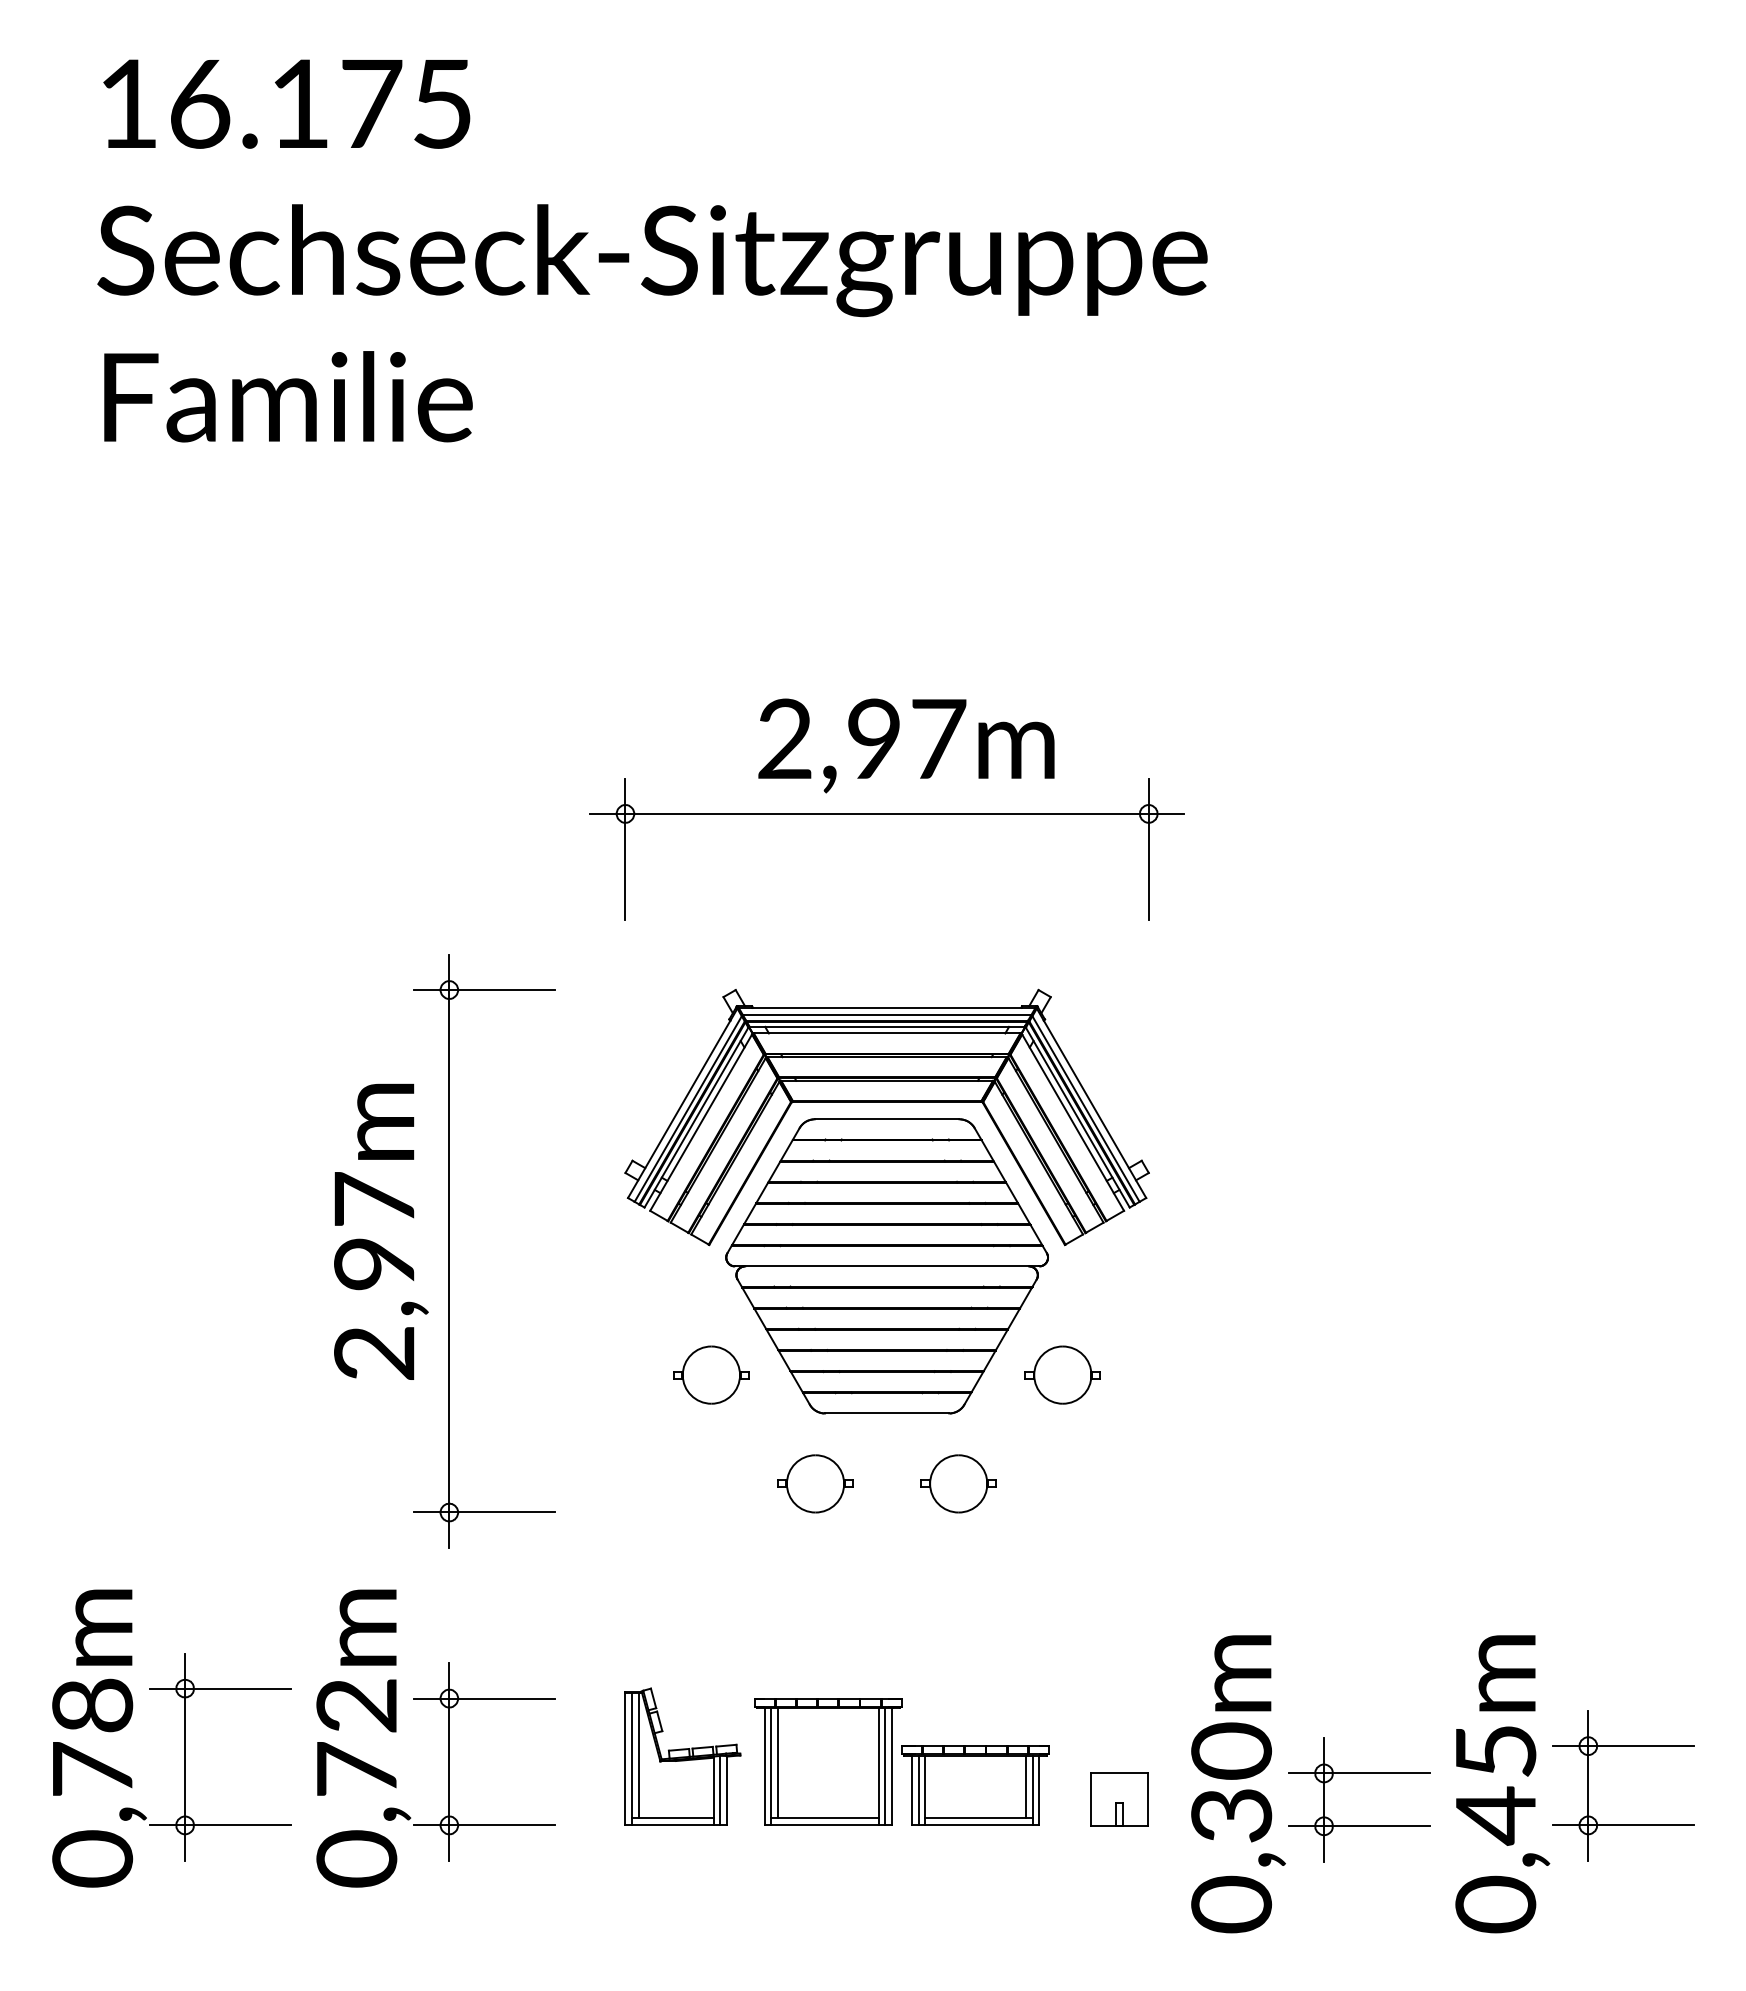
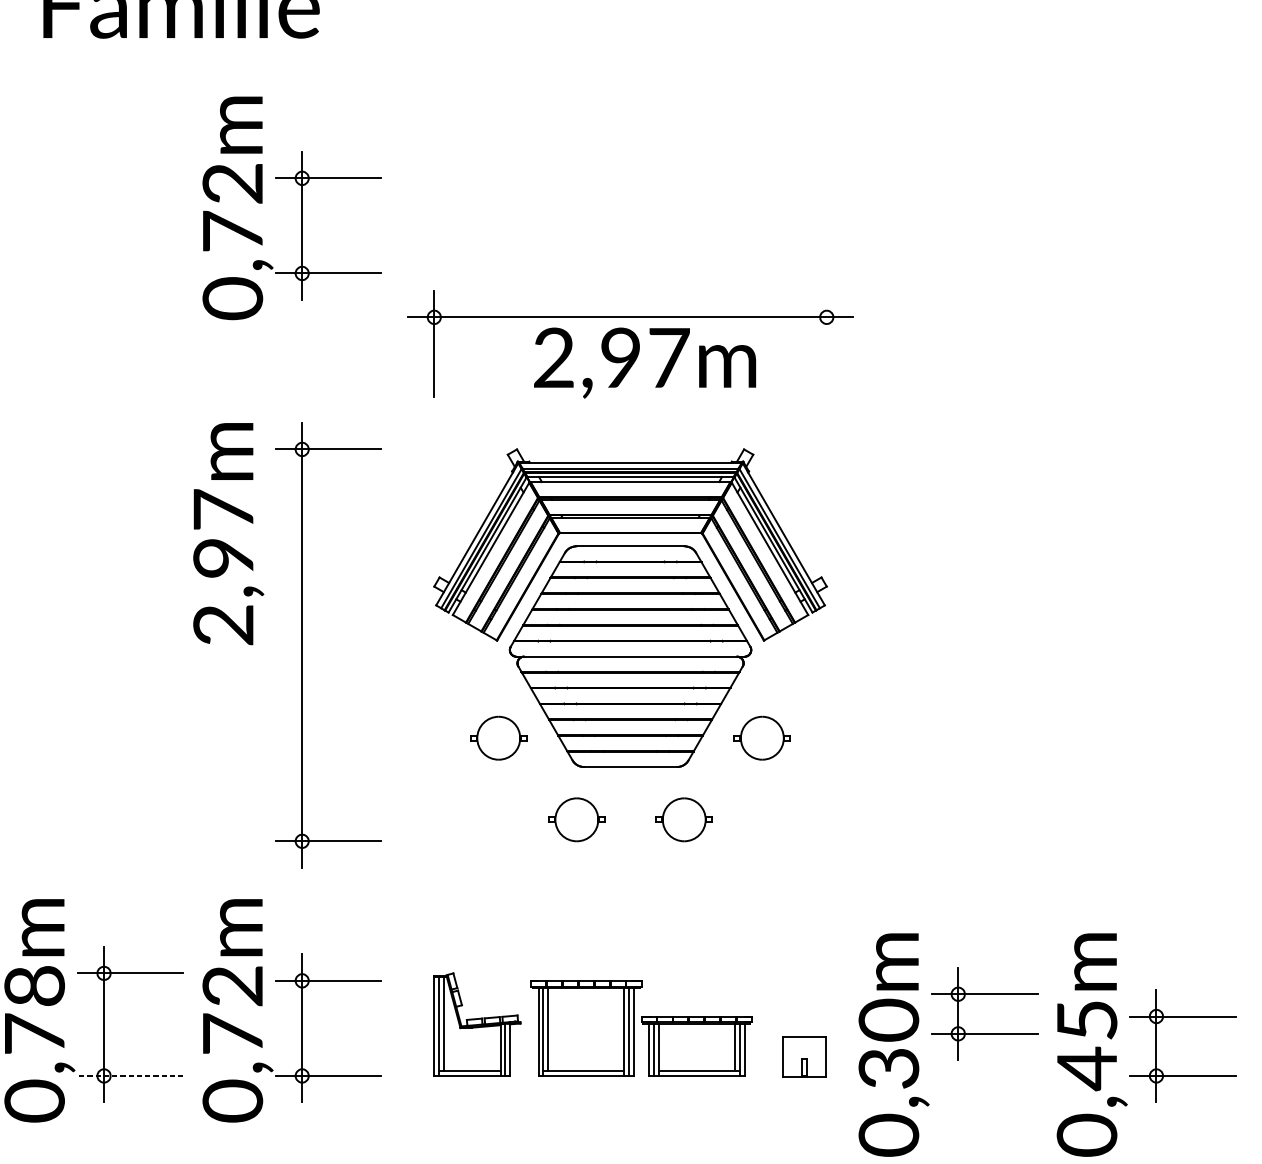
part: (448, 668) -> (301, 208), added
text: (906, 745) -> (645, 362), moved
line: (1148, 848) -> (826, 343), removed
text: (381, 1231) -> (228, 533), moved
part: (1359, 1773) -> (984, 994), moved
line: (220, 1825) -> (130, 1076), solid -> dashed

